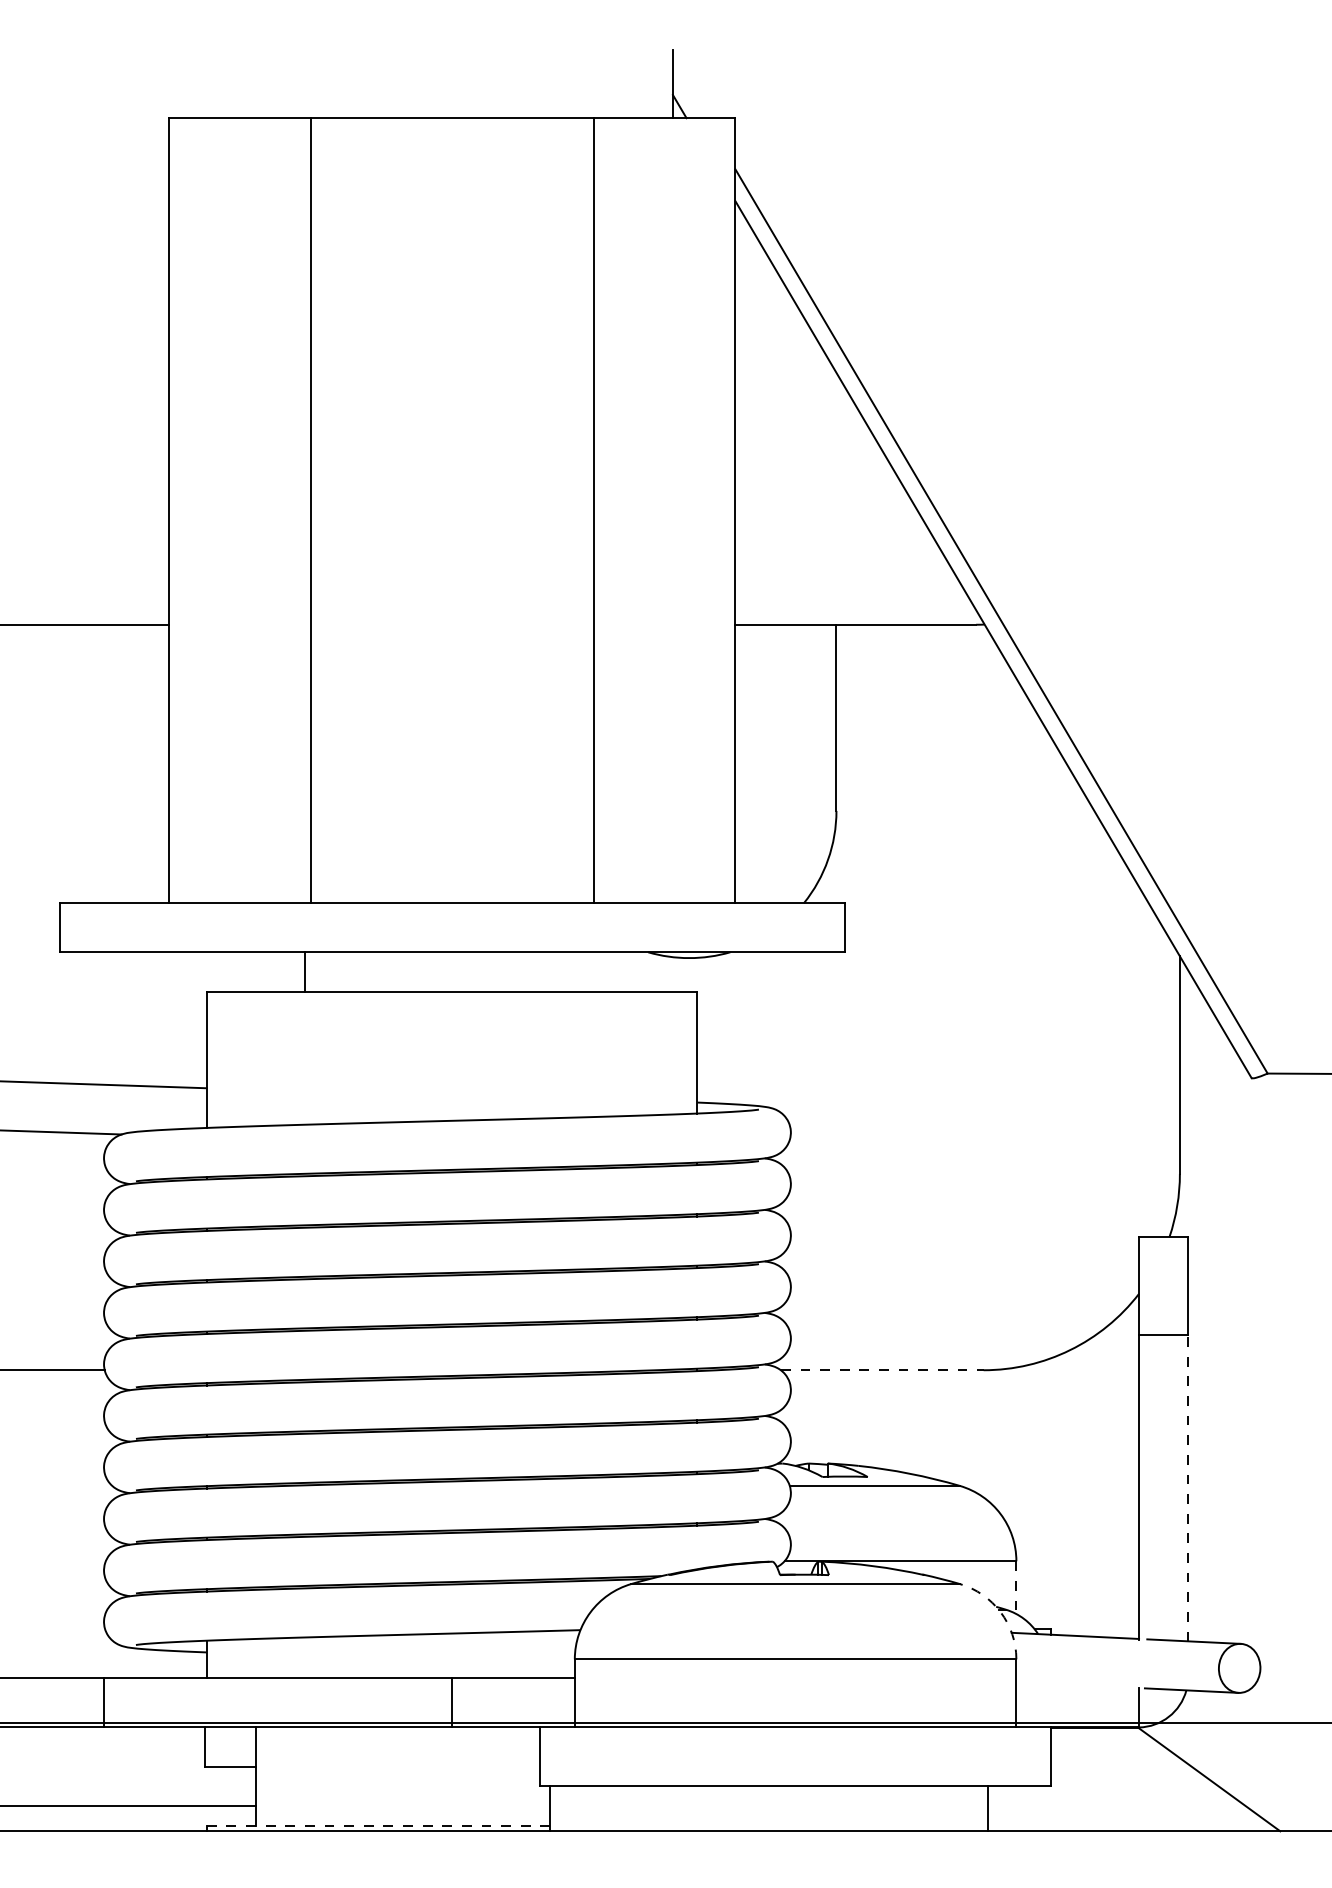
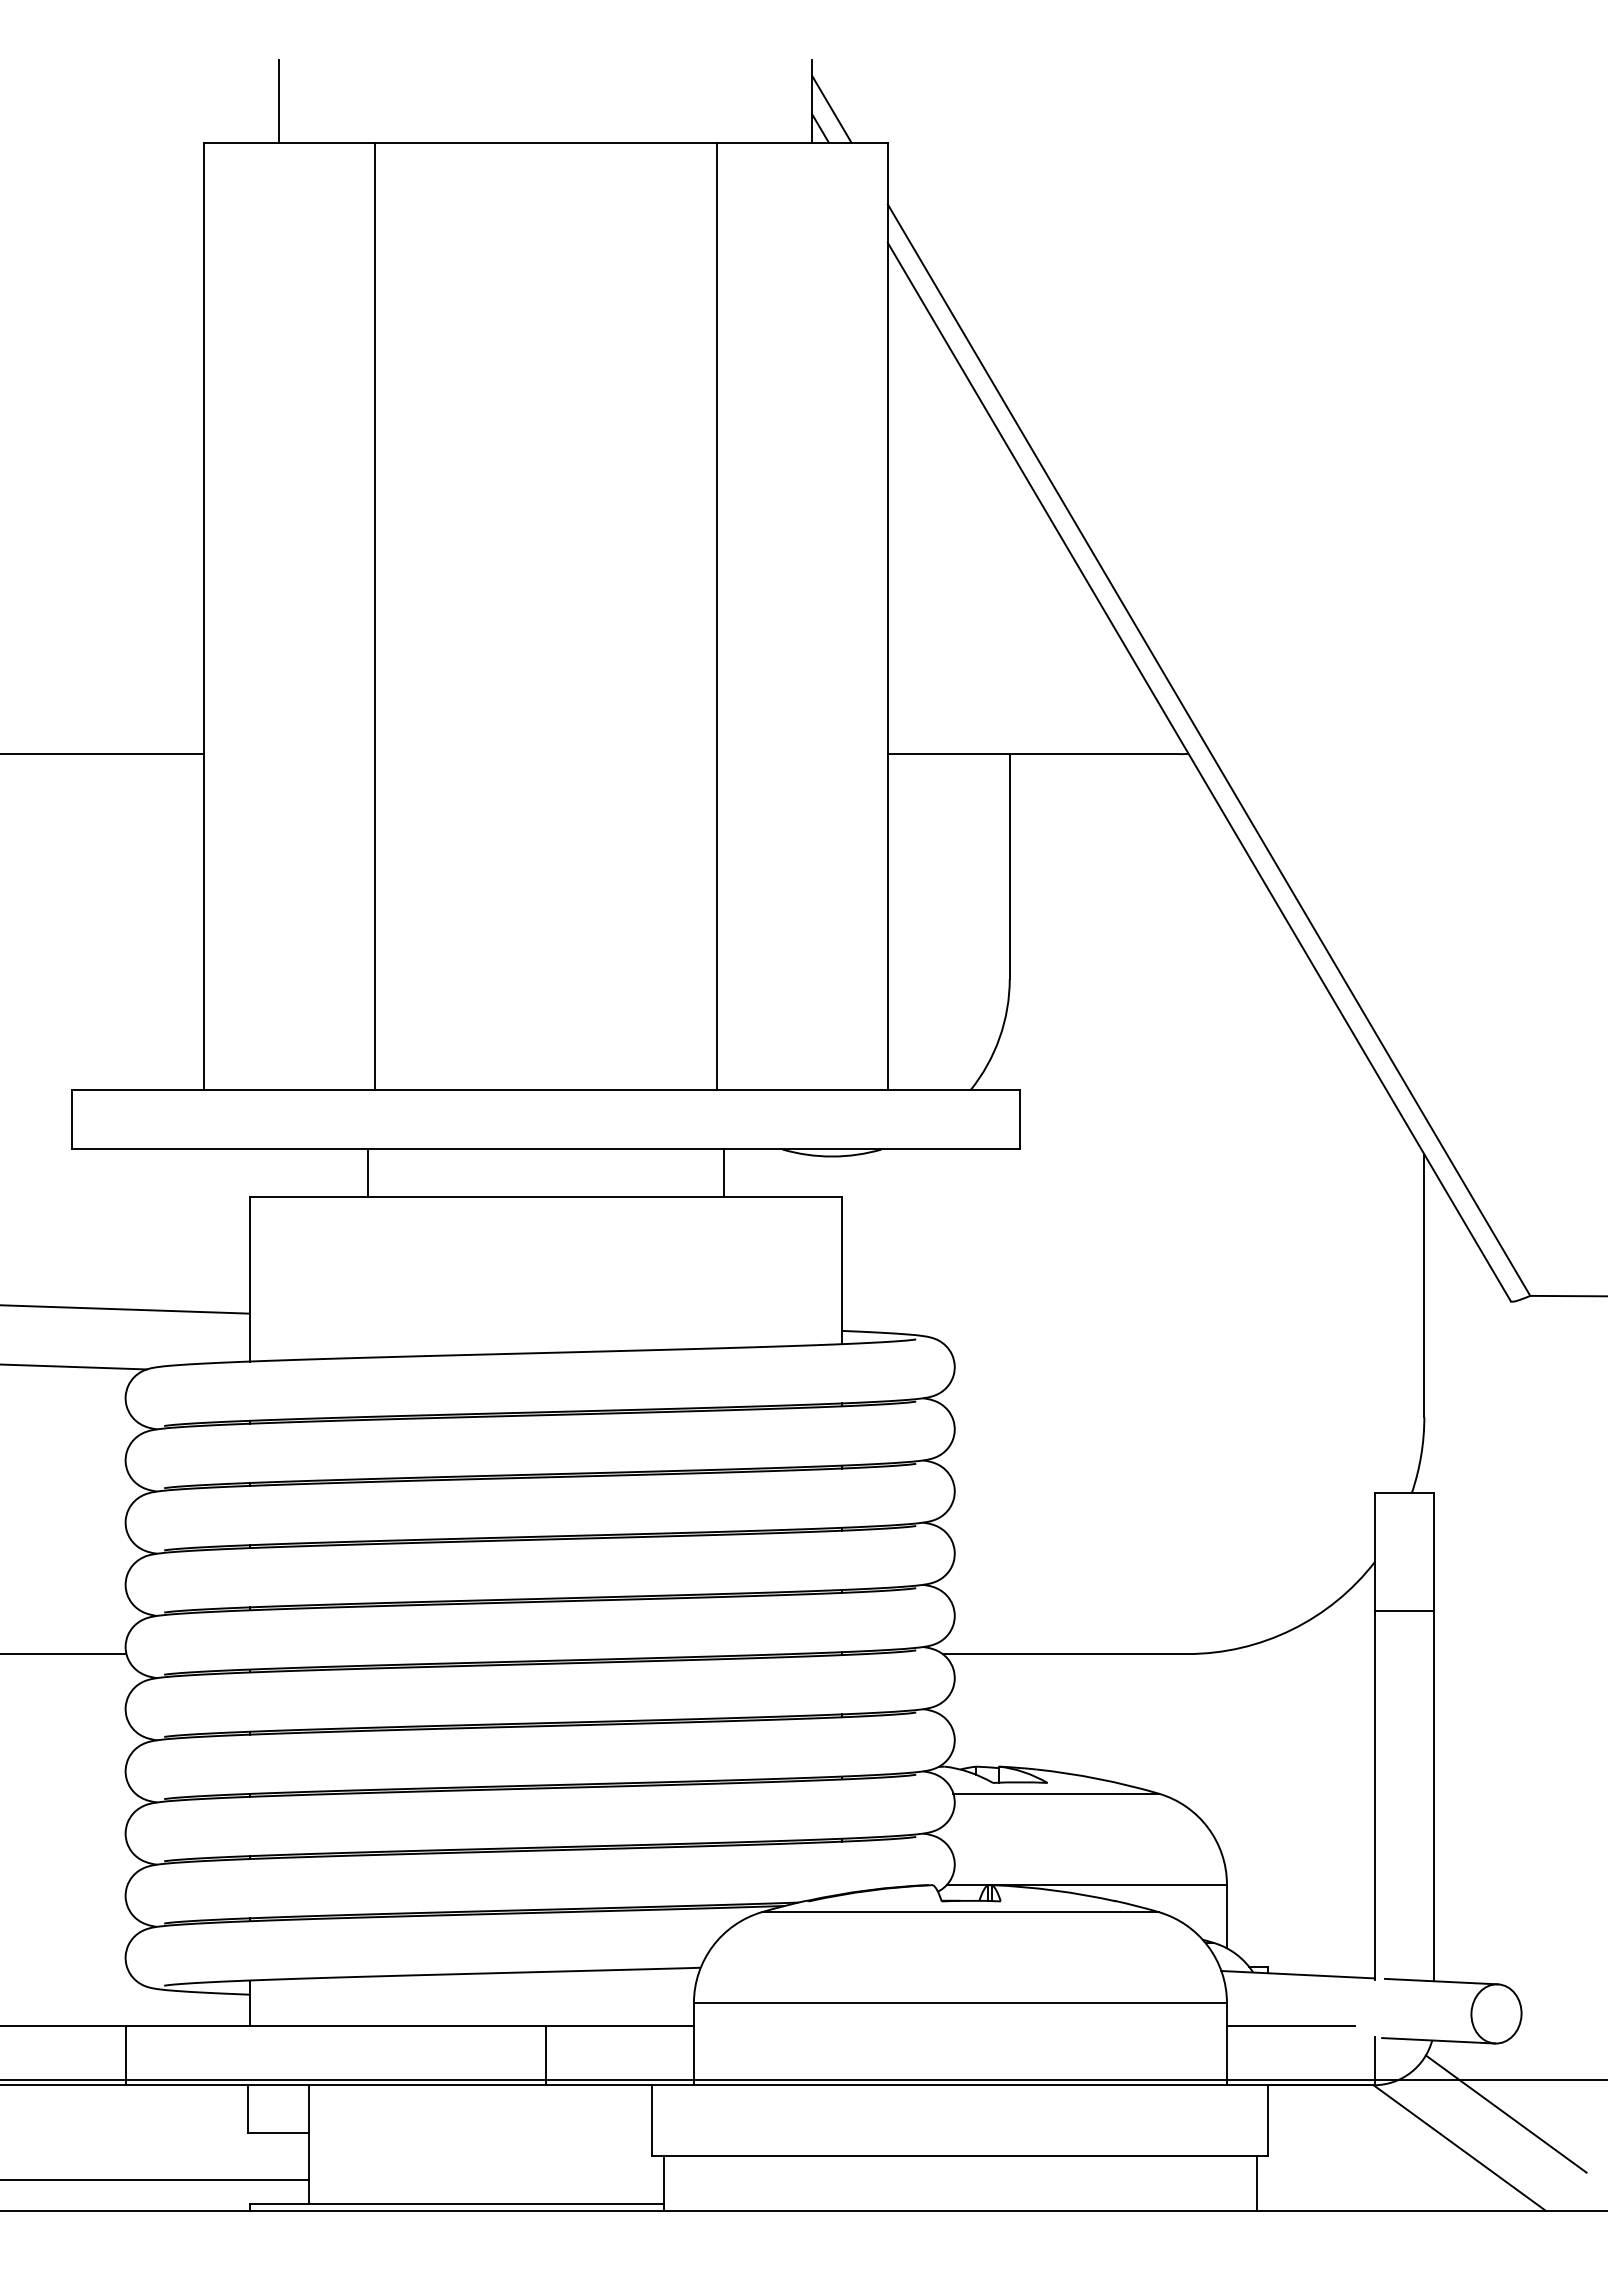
line: (231, 84) -> (279, 101), added
line: (688, 90) -> (831, 109), added
line: (599, 971) -> (723, 1172), added
line: (882, 1370) -> (1065, 1654), dashed -> solid
line: (1188, 1488) -> (1434, 1796), dashed -> solid
line: (1015, 1587) -> (1226, 1916), dashed -> solid
arc: (1000, 1612) -> (1207, 1946), dashed -> solid
line: (1069, 1678) -> (1290, 2026), added
line: (1247, 1750) -> (1505, 2113), added
line: (987, 1808) -> (1256, 2183), moved
line: (378, 1825) -> (456, 2203), dashed -> solid

